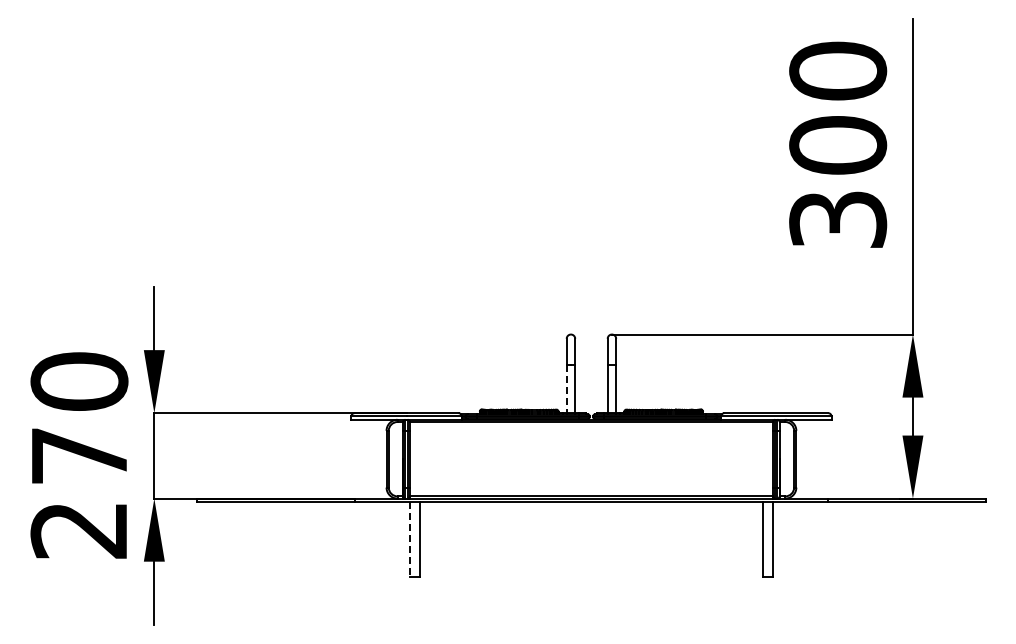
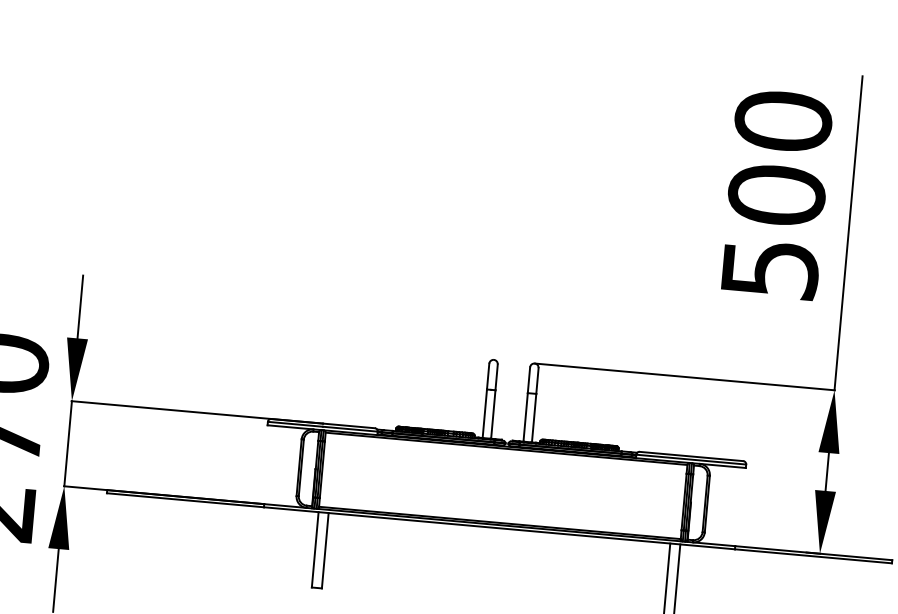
text: (837, 219) -> (769, 269), 300 -> 500
line: (566, 389) -> (484, 414), dashed -> solid
line: (409, 539) -> (314, 549), dashed -> solid

